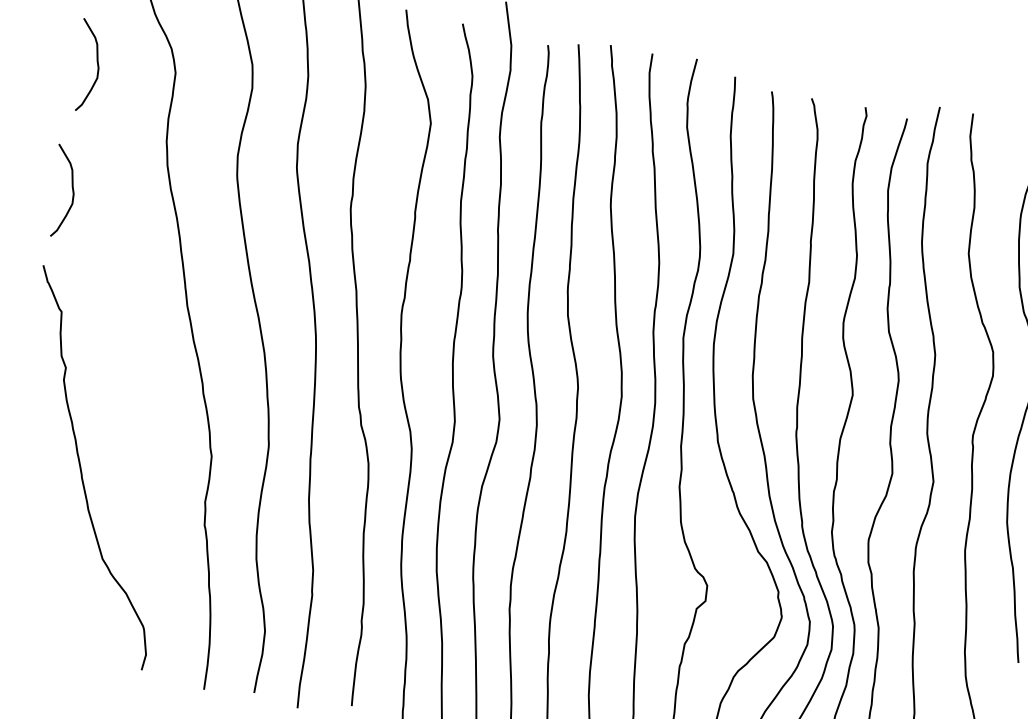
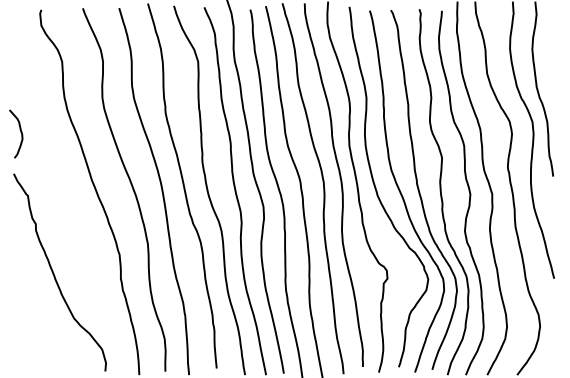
curve: (96, 64) -> (20, 65), removed

